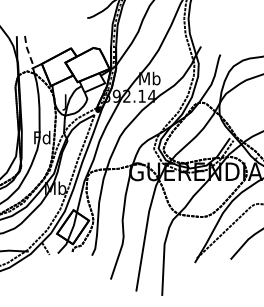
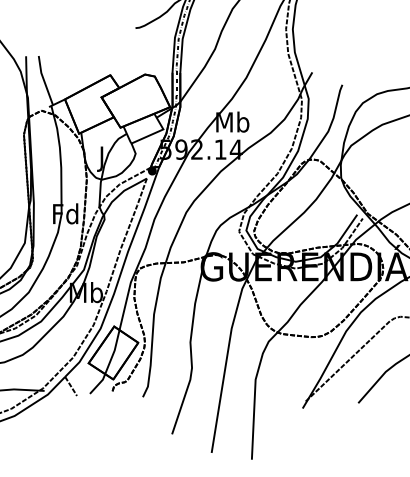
line: (28, 51) -> (44, 80), dashed -> solid

